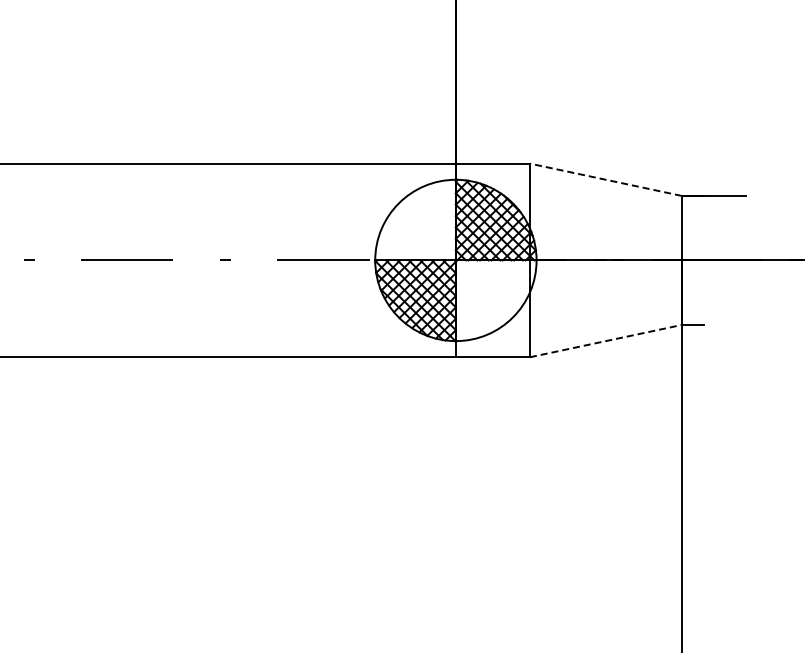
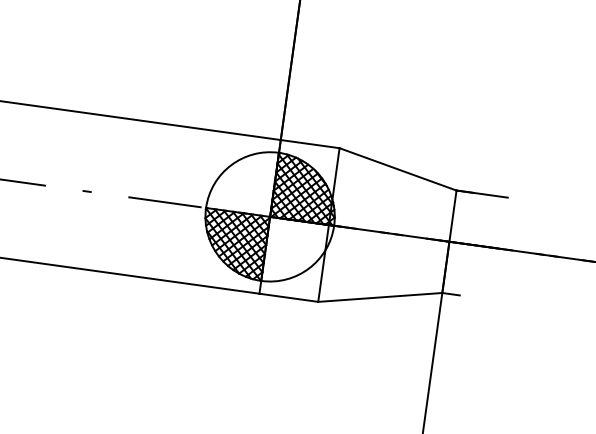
line: (605, 179) -> (397, 169), dashed -> solid
line: (605, 341) -> (379, 297), dashed -> solid

